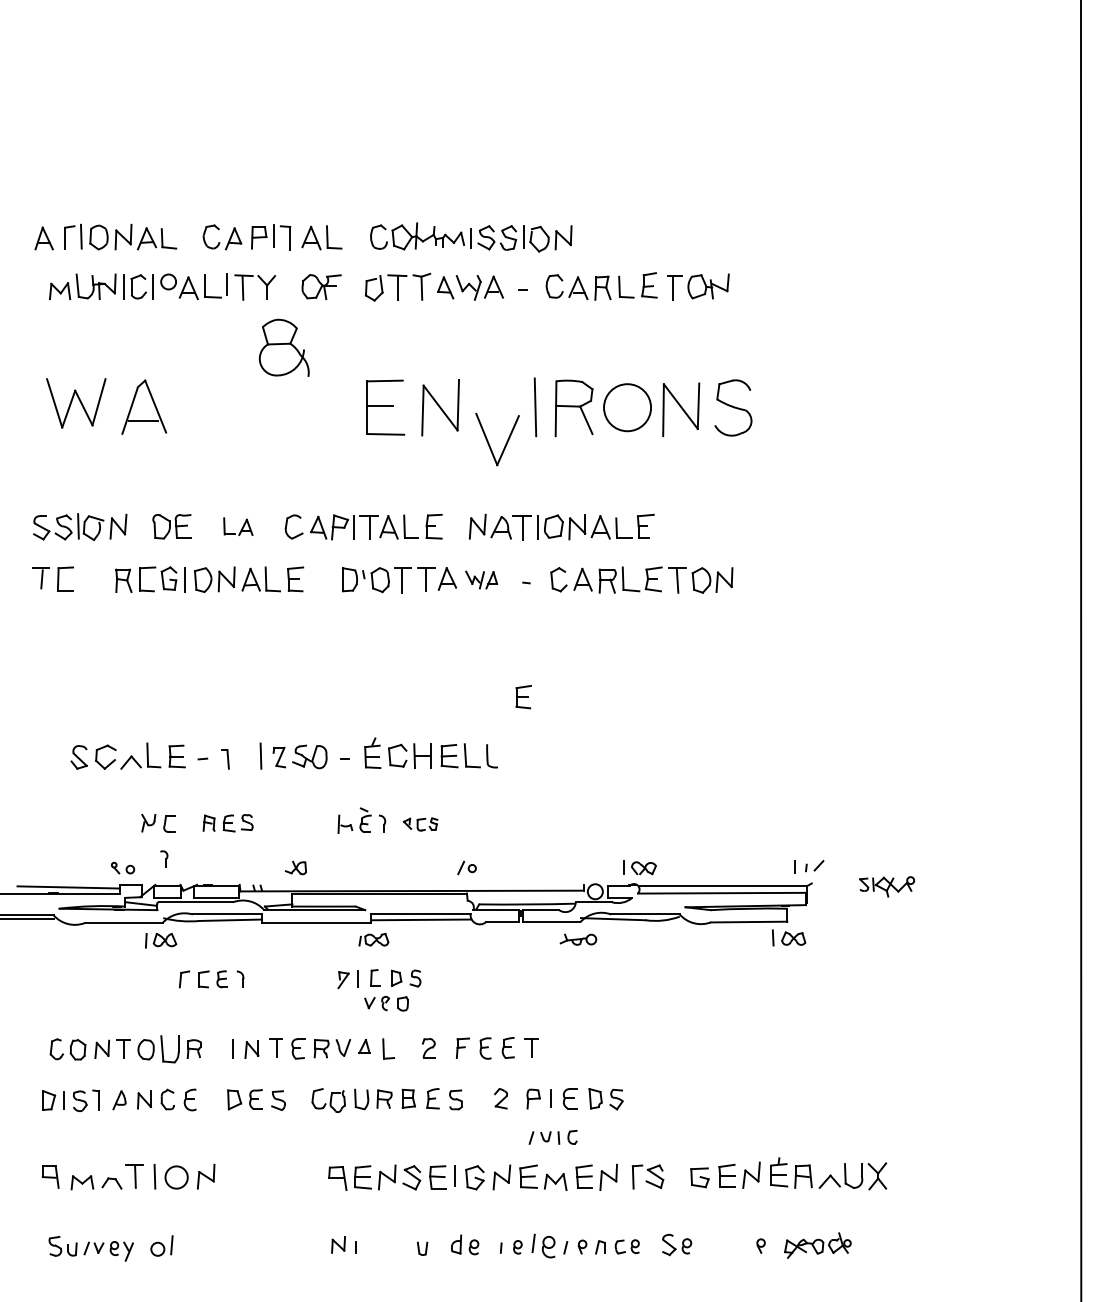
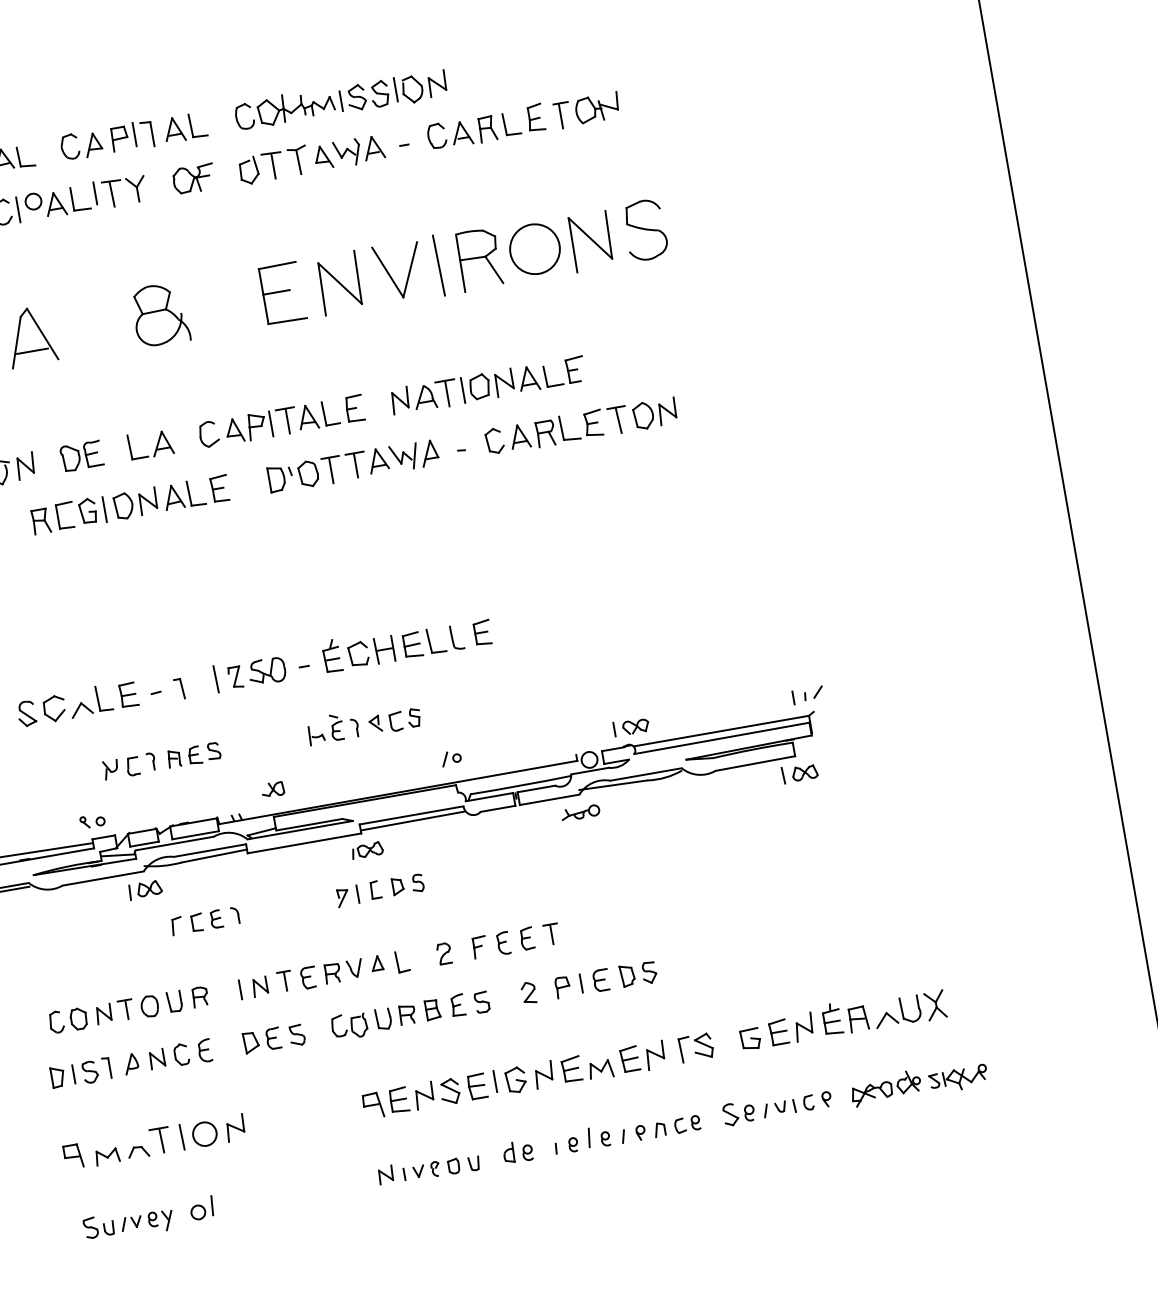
part: (283, 347) -> (159, 314), moved
part: (489, 443) -> (391, 276), moved
part: (238, 526) -> (150, 443), size x1.43
part: (481, 579) -> (413, 454), size x1.43
part: (523, 697) -> (482, 633), moved
part: (420, 824) -> (394, 721), size x1.43
part: (164, 858) -> (151, 760), moved
part: (887, 886) -> (959, 1078), moved
part: (386, 1003) -> (436, 1168), moved
part: (170, 1049) -> (175, 1001), size x0.71
part: (552, 1137) -> (787, 1106), moved
part: (548, 1246) -> (605, 1138), size x0.62

